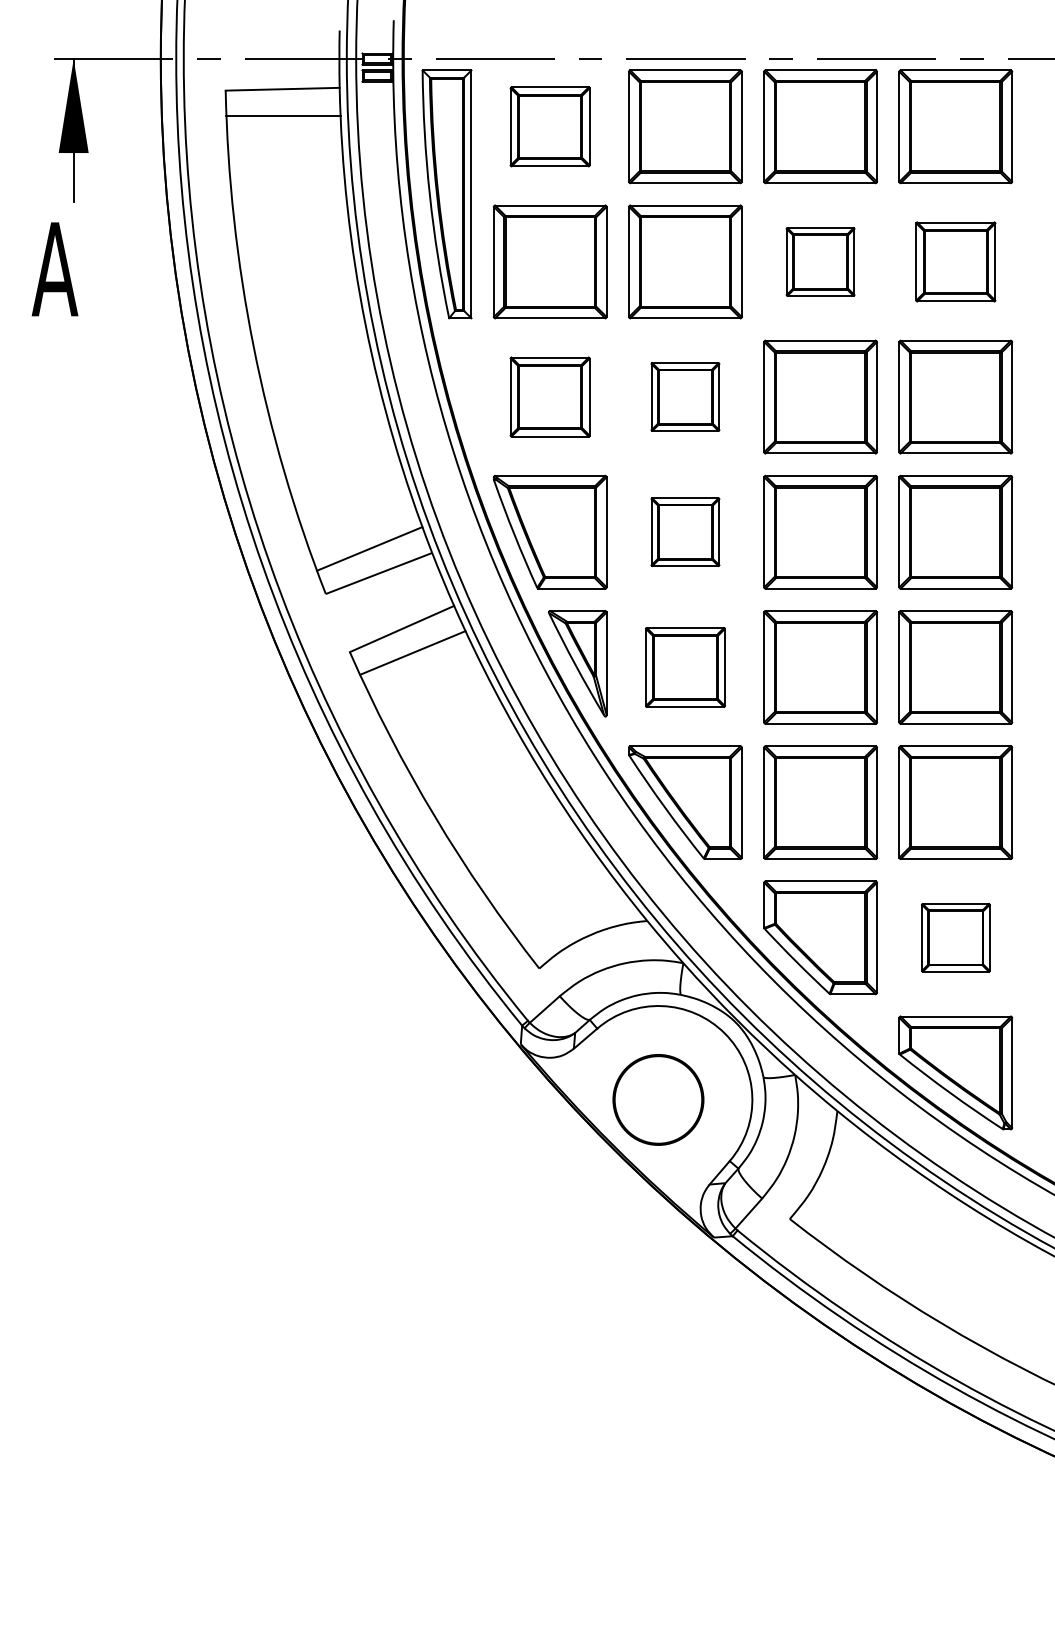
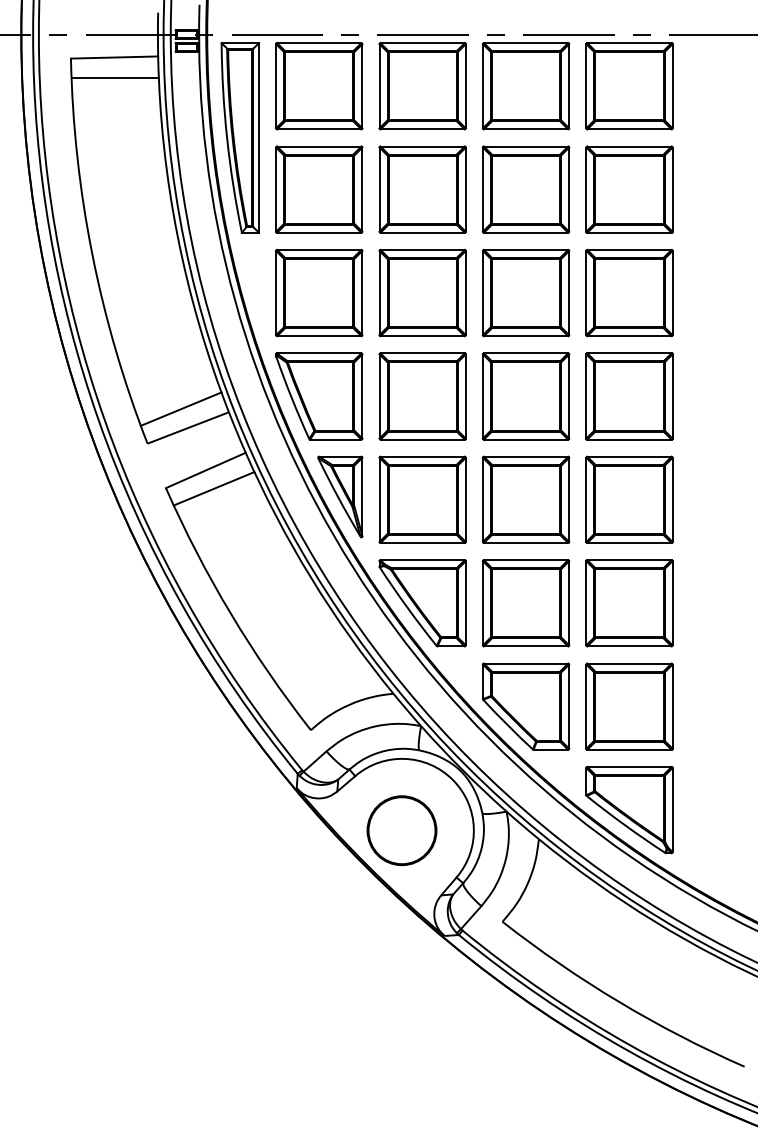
part: (549, 126) -> (318, 86), size x1.43
part: (820, 261) -> (525, 189), size x1.67
part: (955, 261) -> (629, 189), size x1.43
part: (549, 396) -> (318, 292), size x1.43
part: (685, 396) -> (422, 292), size x1.67
part: (685, 531) -> (422, 395), size x1.67
part: (685, 667) -> (422, 499), size x1.43
part: (955, 937) -> (629, 706), size x1.67

